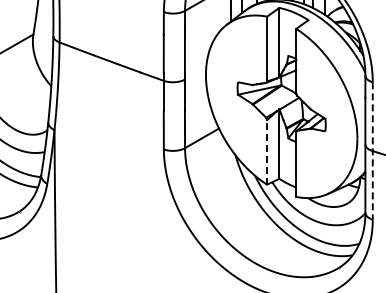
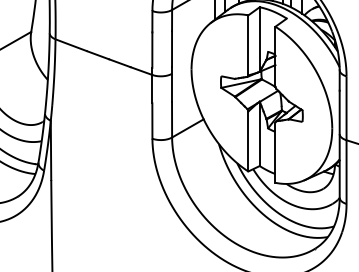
line: (372, 150) -> (346, 139), dashed -> solid
line: (267, 151) -> (248, 140), dashed -> solid

